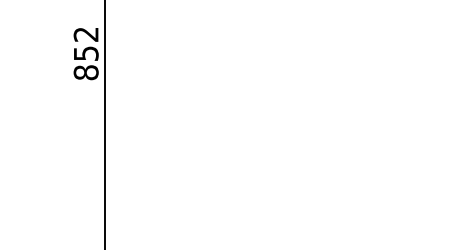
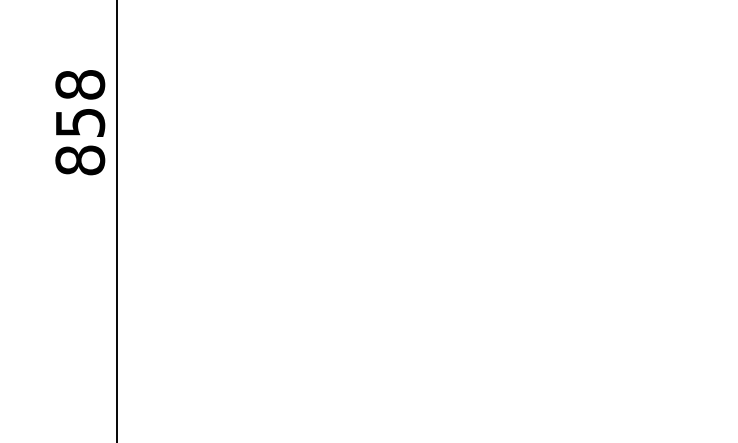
text: (85, 34) -> (78, 84), 852 -> 858

